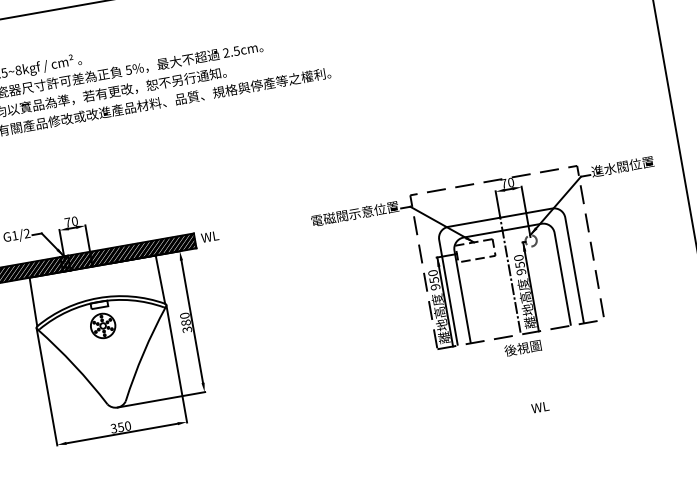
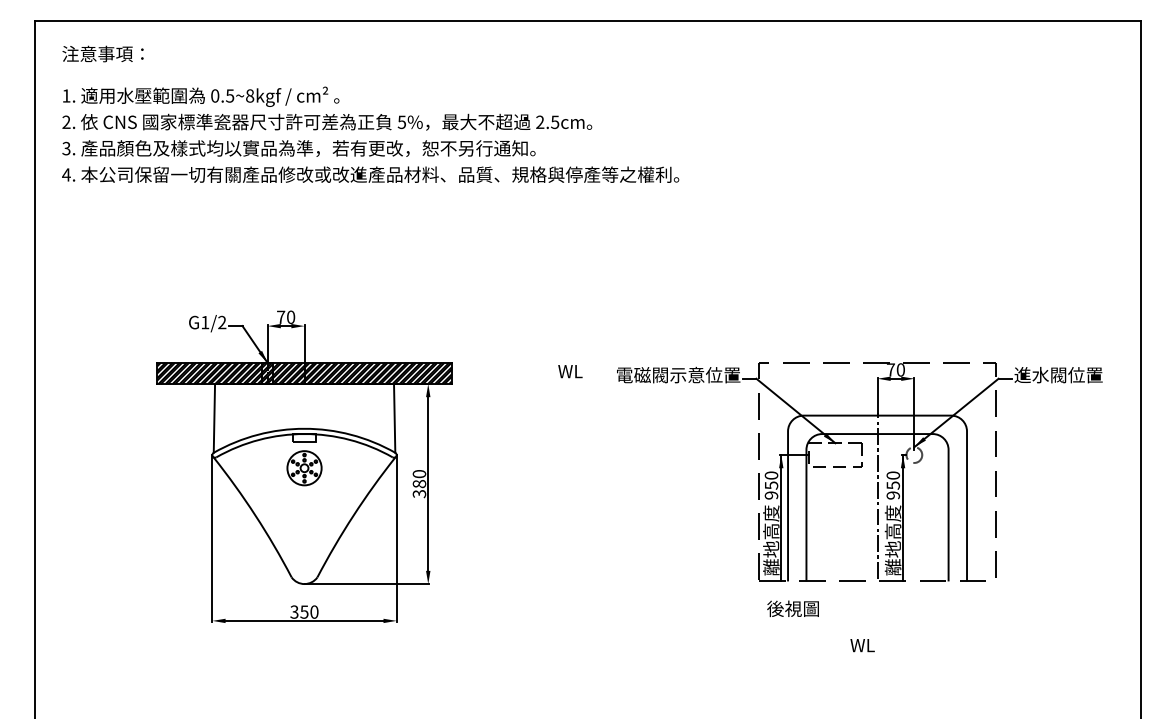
text: (210, 236) -> (570, 371), moved
text: (522, 348) -> (792, 608), moved
text: (540, 407) -> (862, 645), moved

